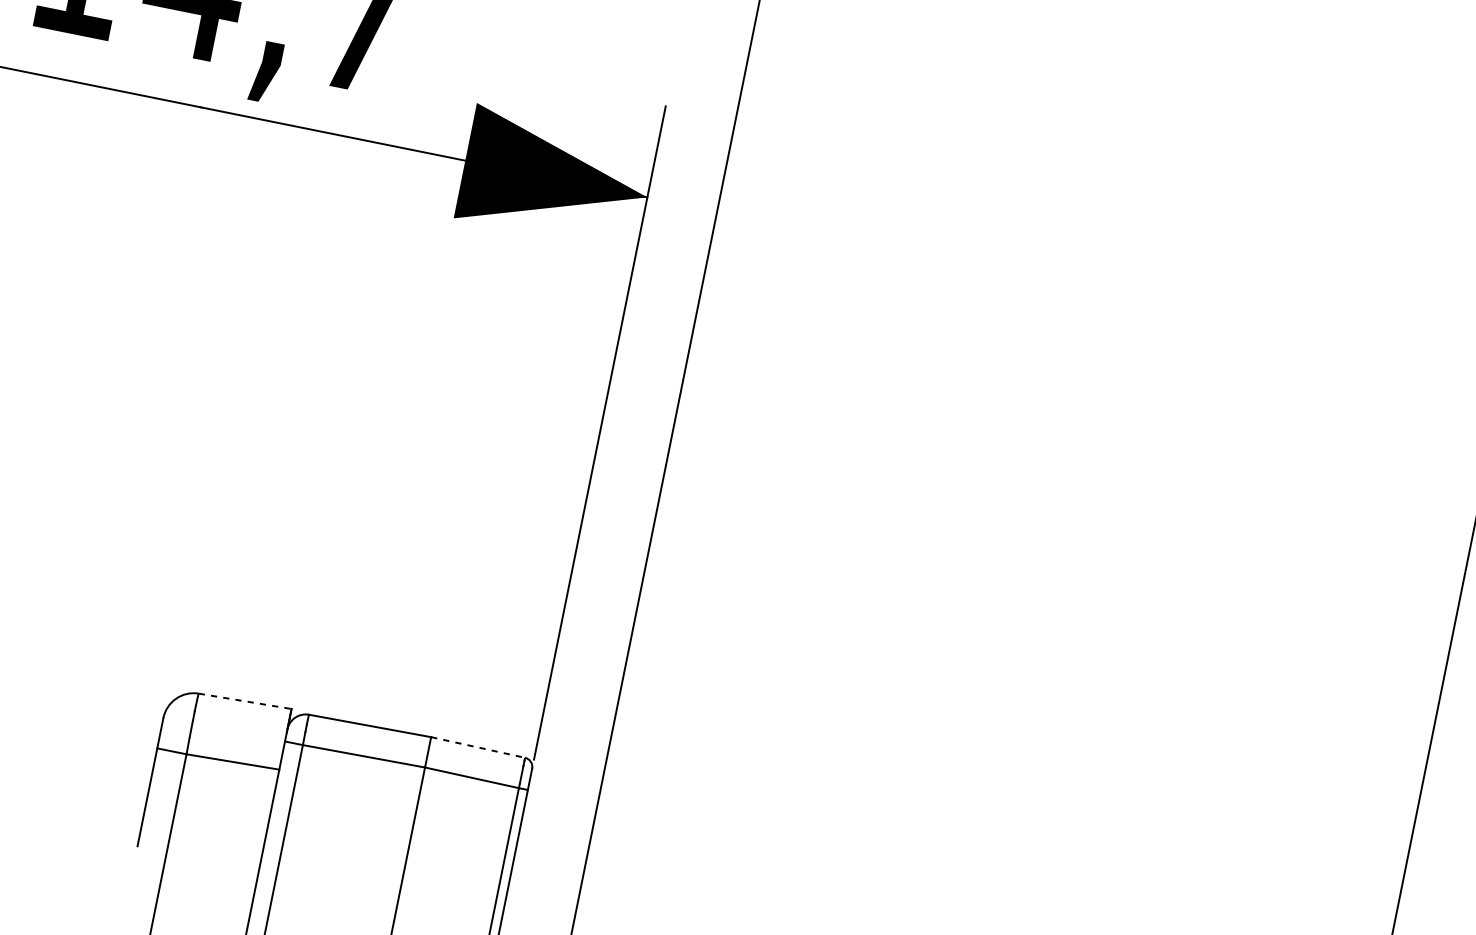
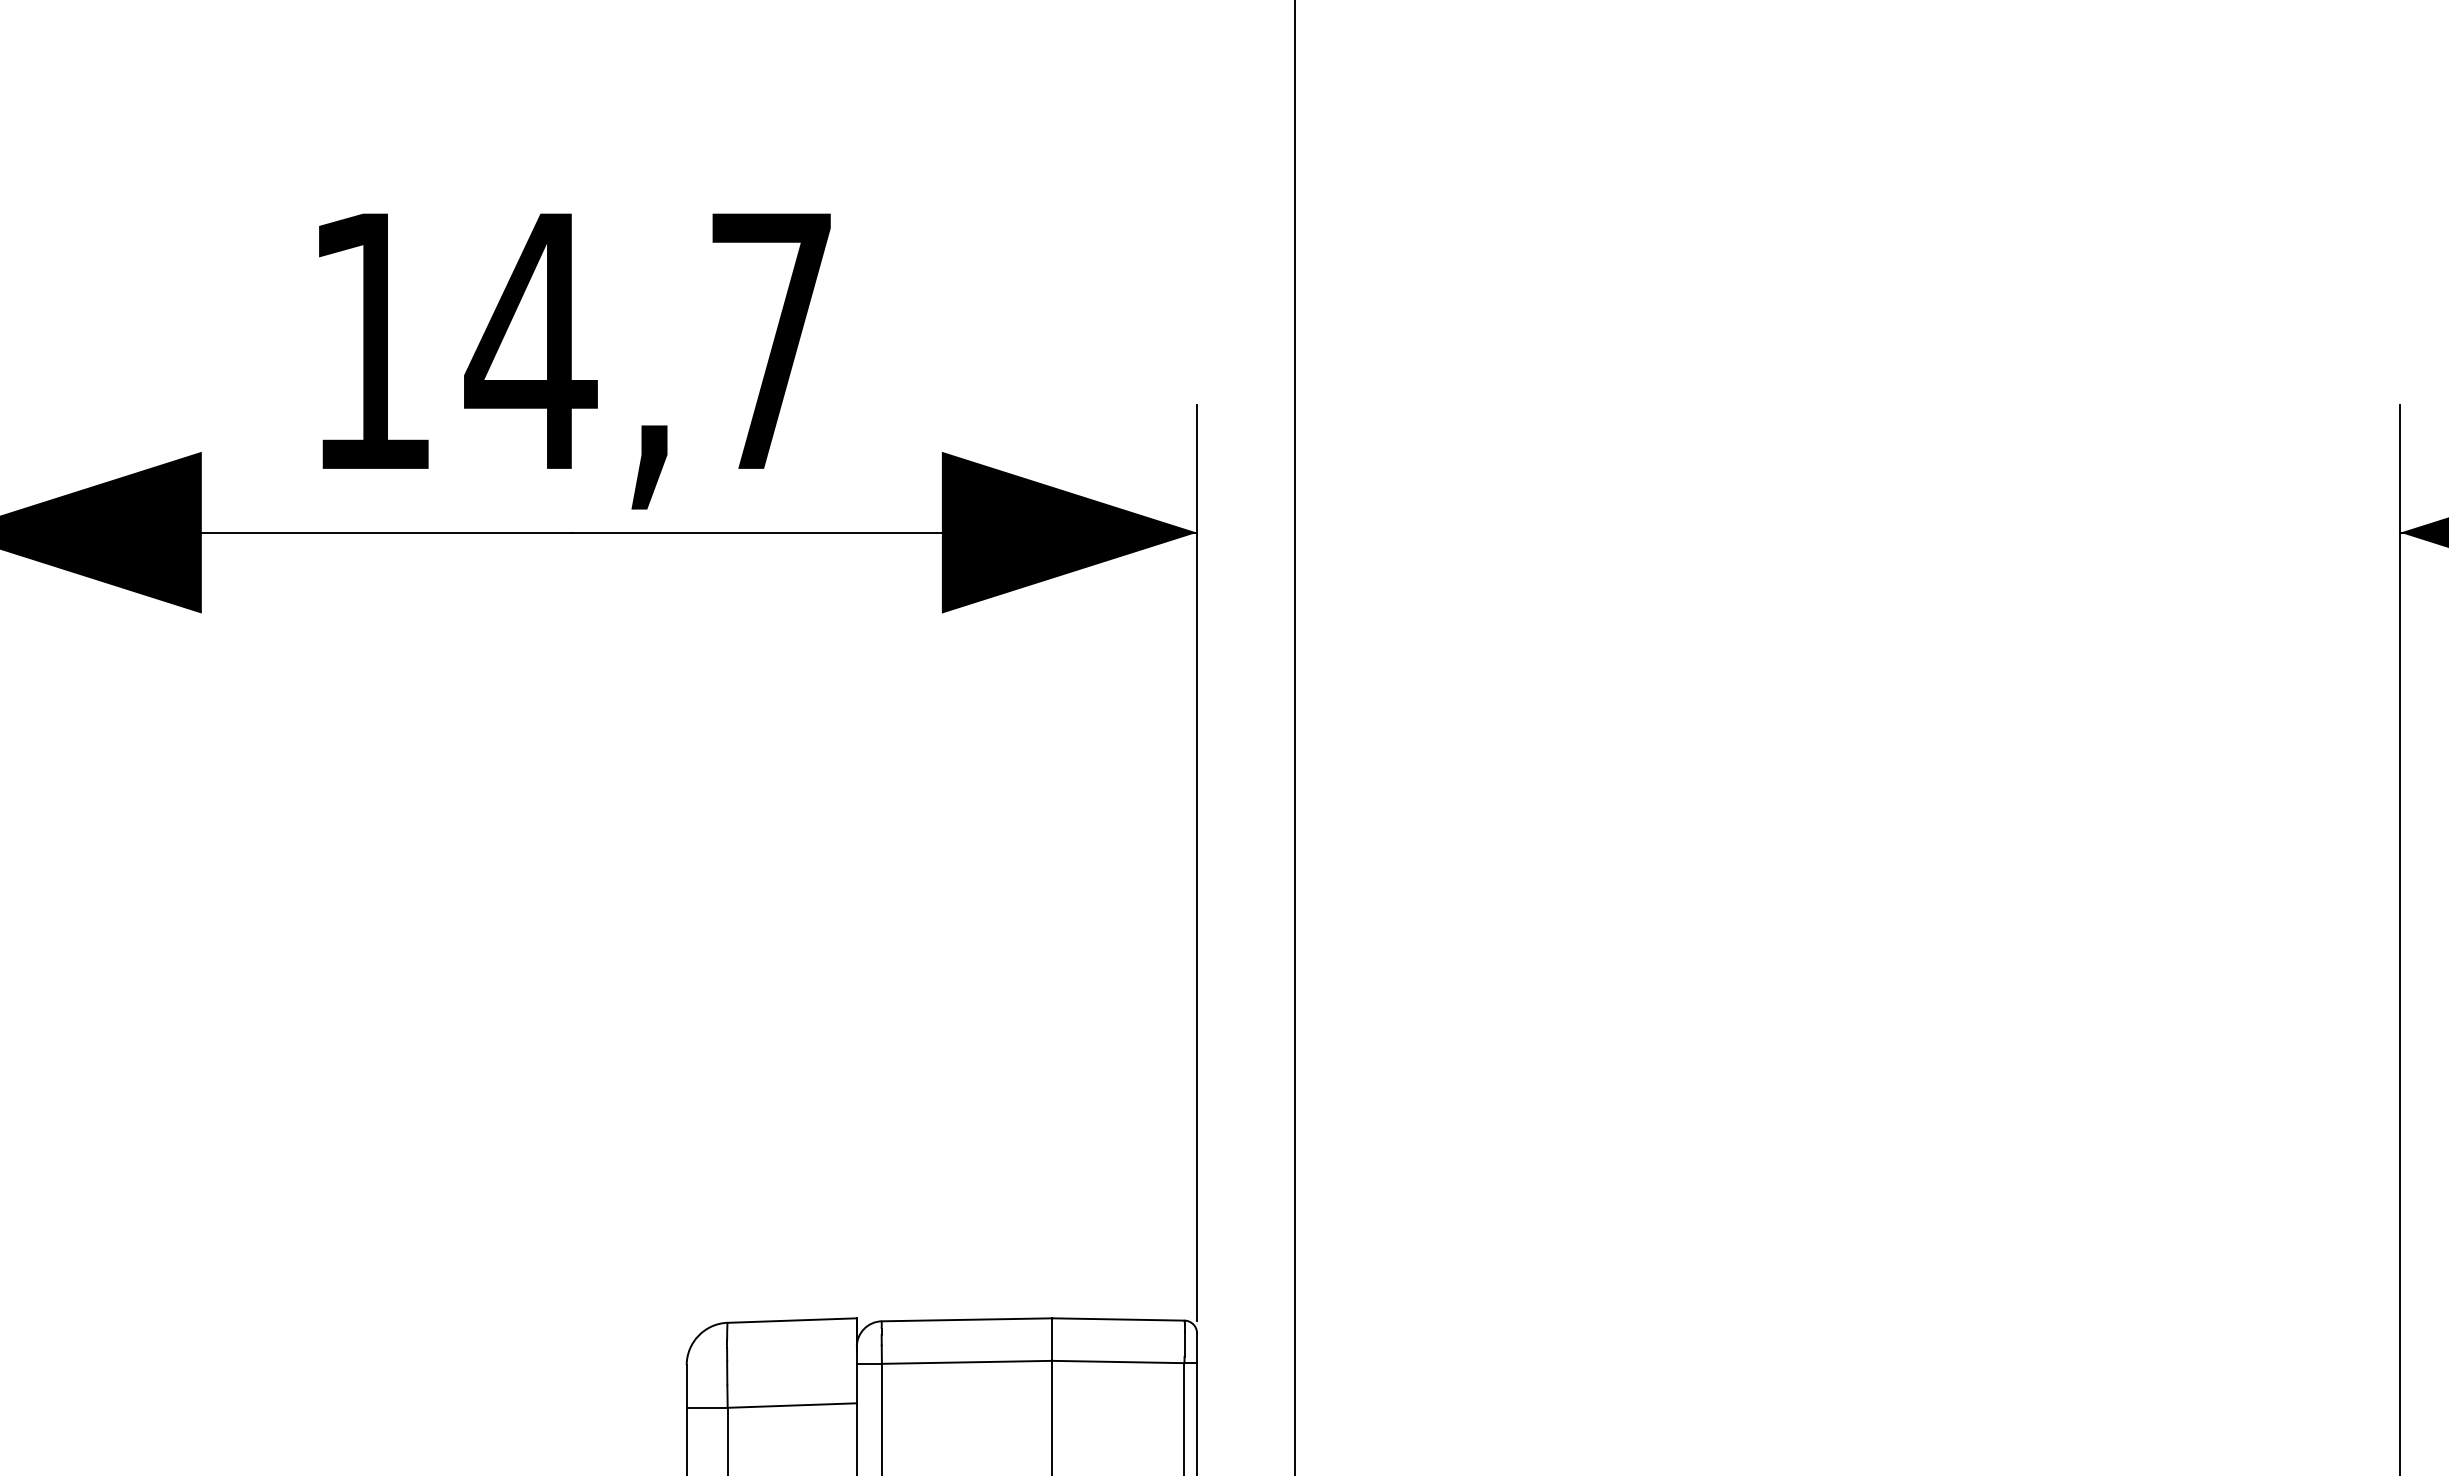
line: (245, 701) -> (792, 1320), dashed -> solid
line: (478, 747) -> (1118, 1319), dashed -> solid

